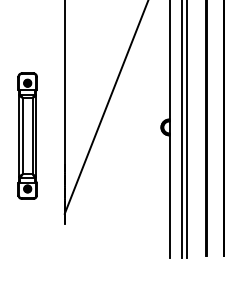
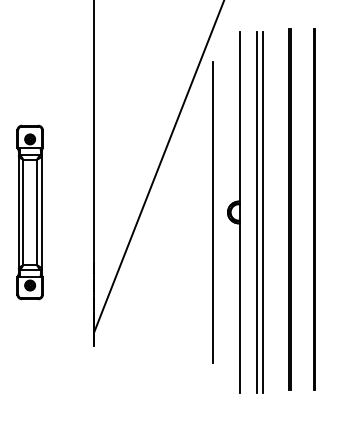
line: (150, 127) -> (212, 212), added
part: (27, 136) -> (29, 212), moved

